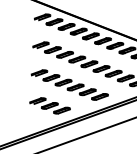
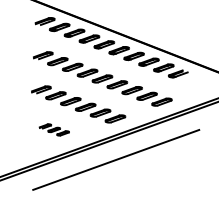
part: (50, 105) -> (54, 129), size x0.6

